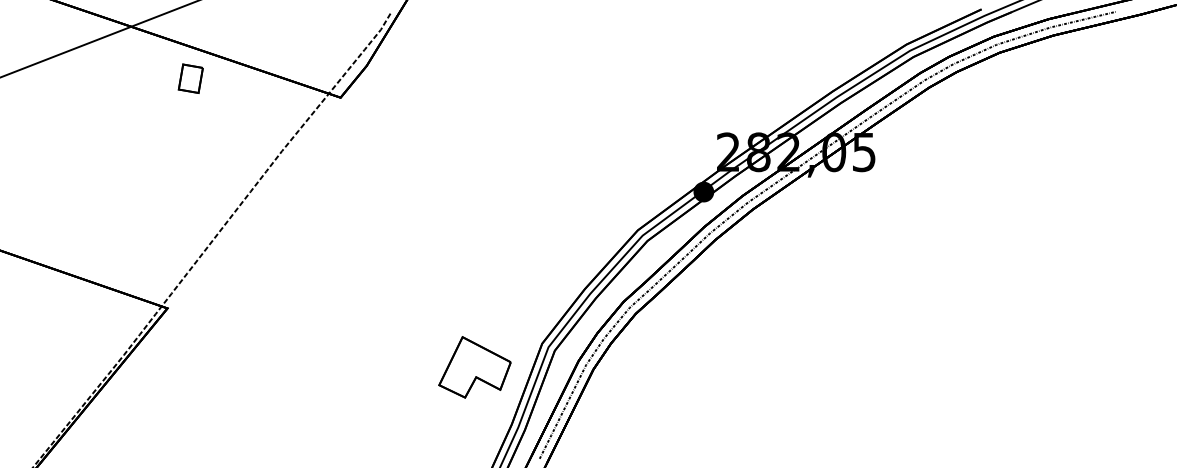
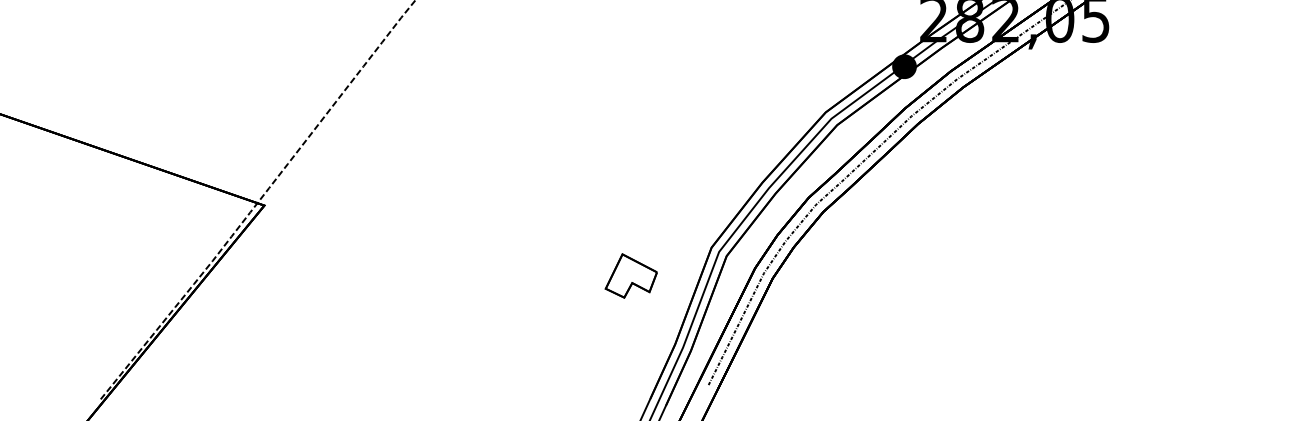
part: (474, 367) -> (630, 276), size x0.6

